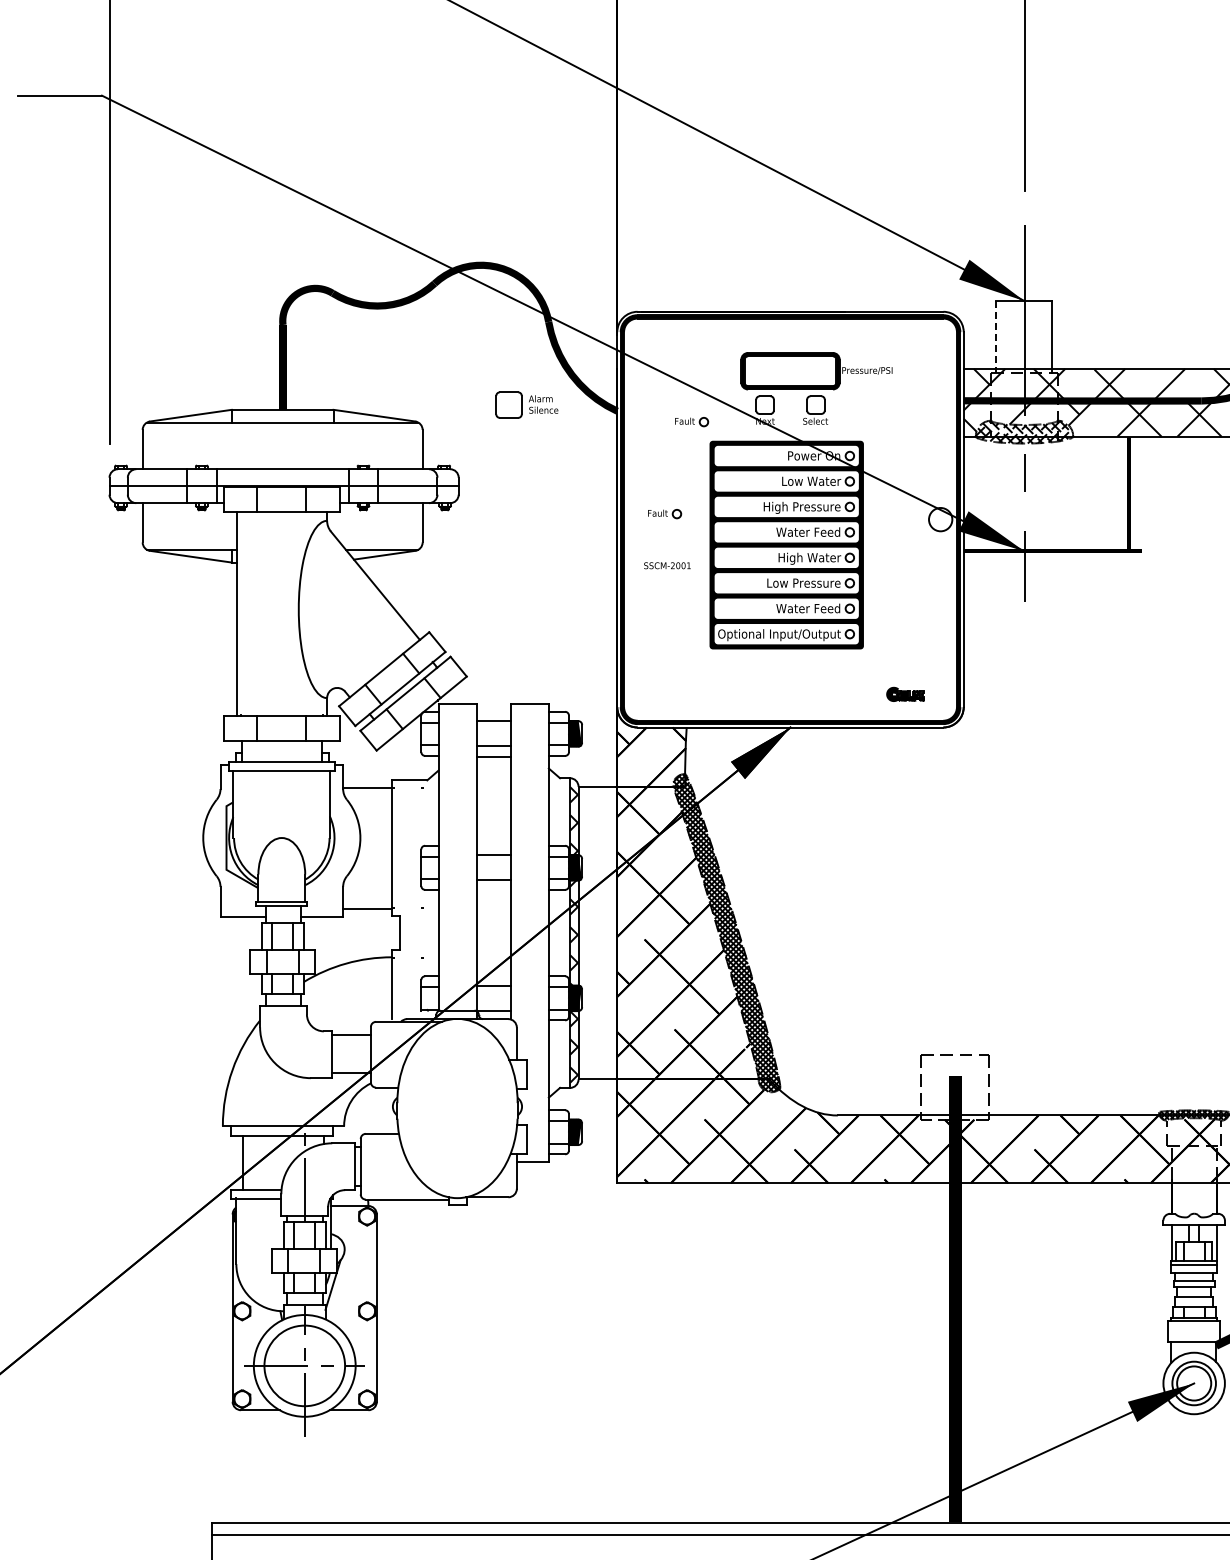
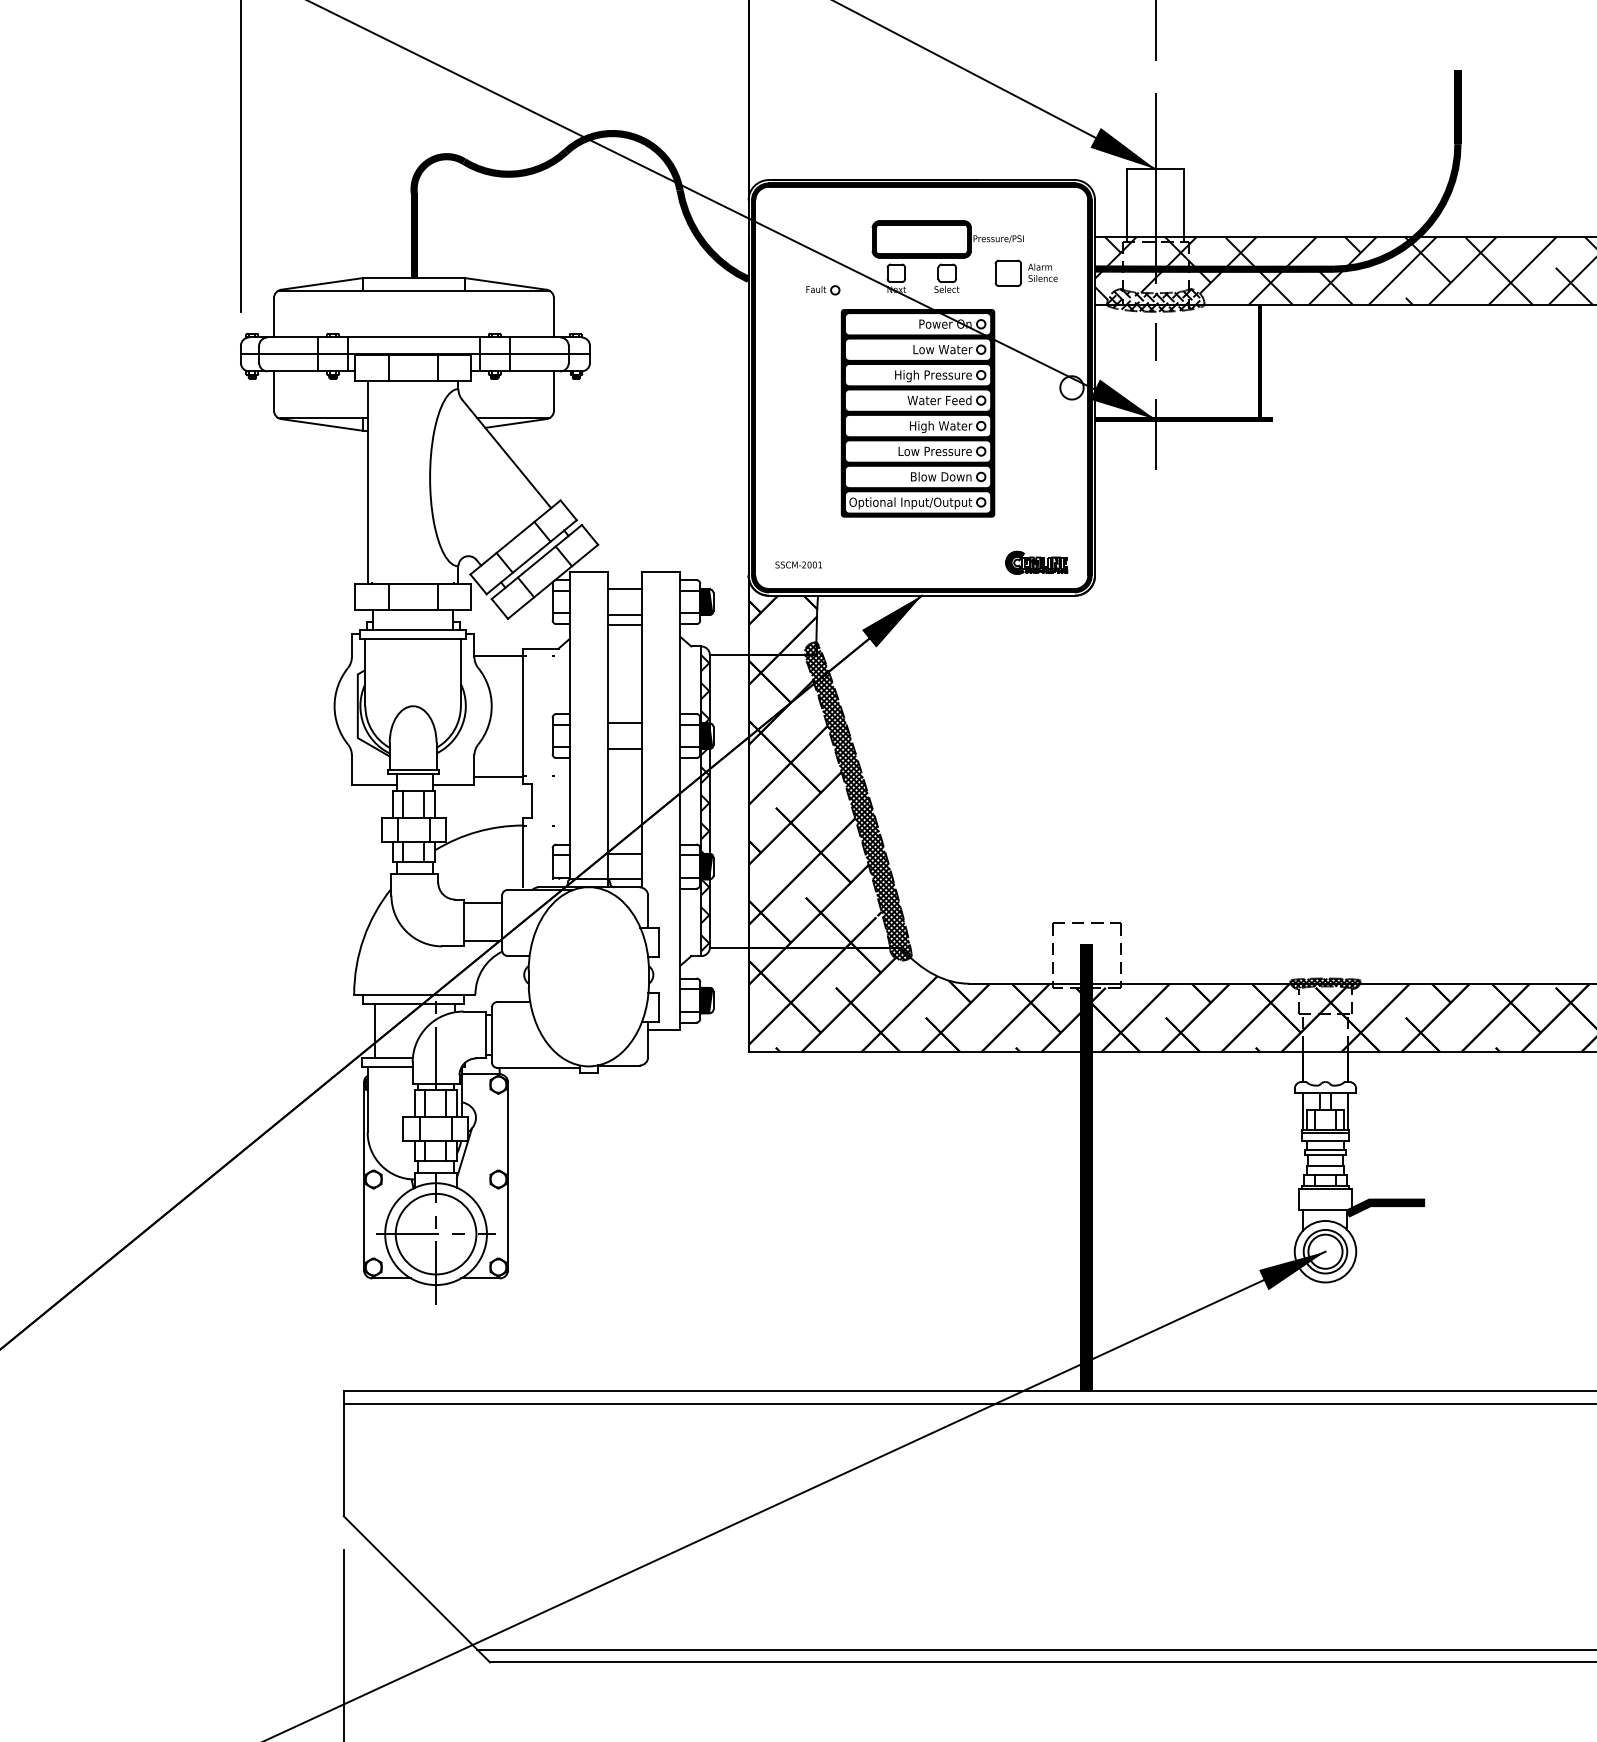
line: (996, 337) -> (1127, 205), dashed -> solid
part: (526, 404) -> (1025, 272), moved
part: (665, 514) -> (796, 382), removed
text: (667, 565) -> (798, 564), moved
text: (808, 608) -> (939, 476), Water Feed -> Blow Down
part: (905, 694) -> (1036, 562), size x1.67

